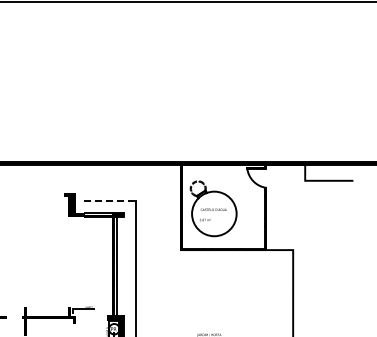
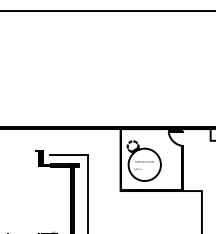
line: (110, 200) -> (69, 155), dashed -> solid

